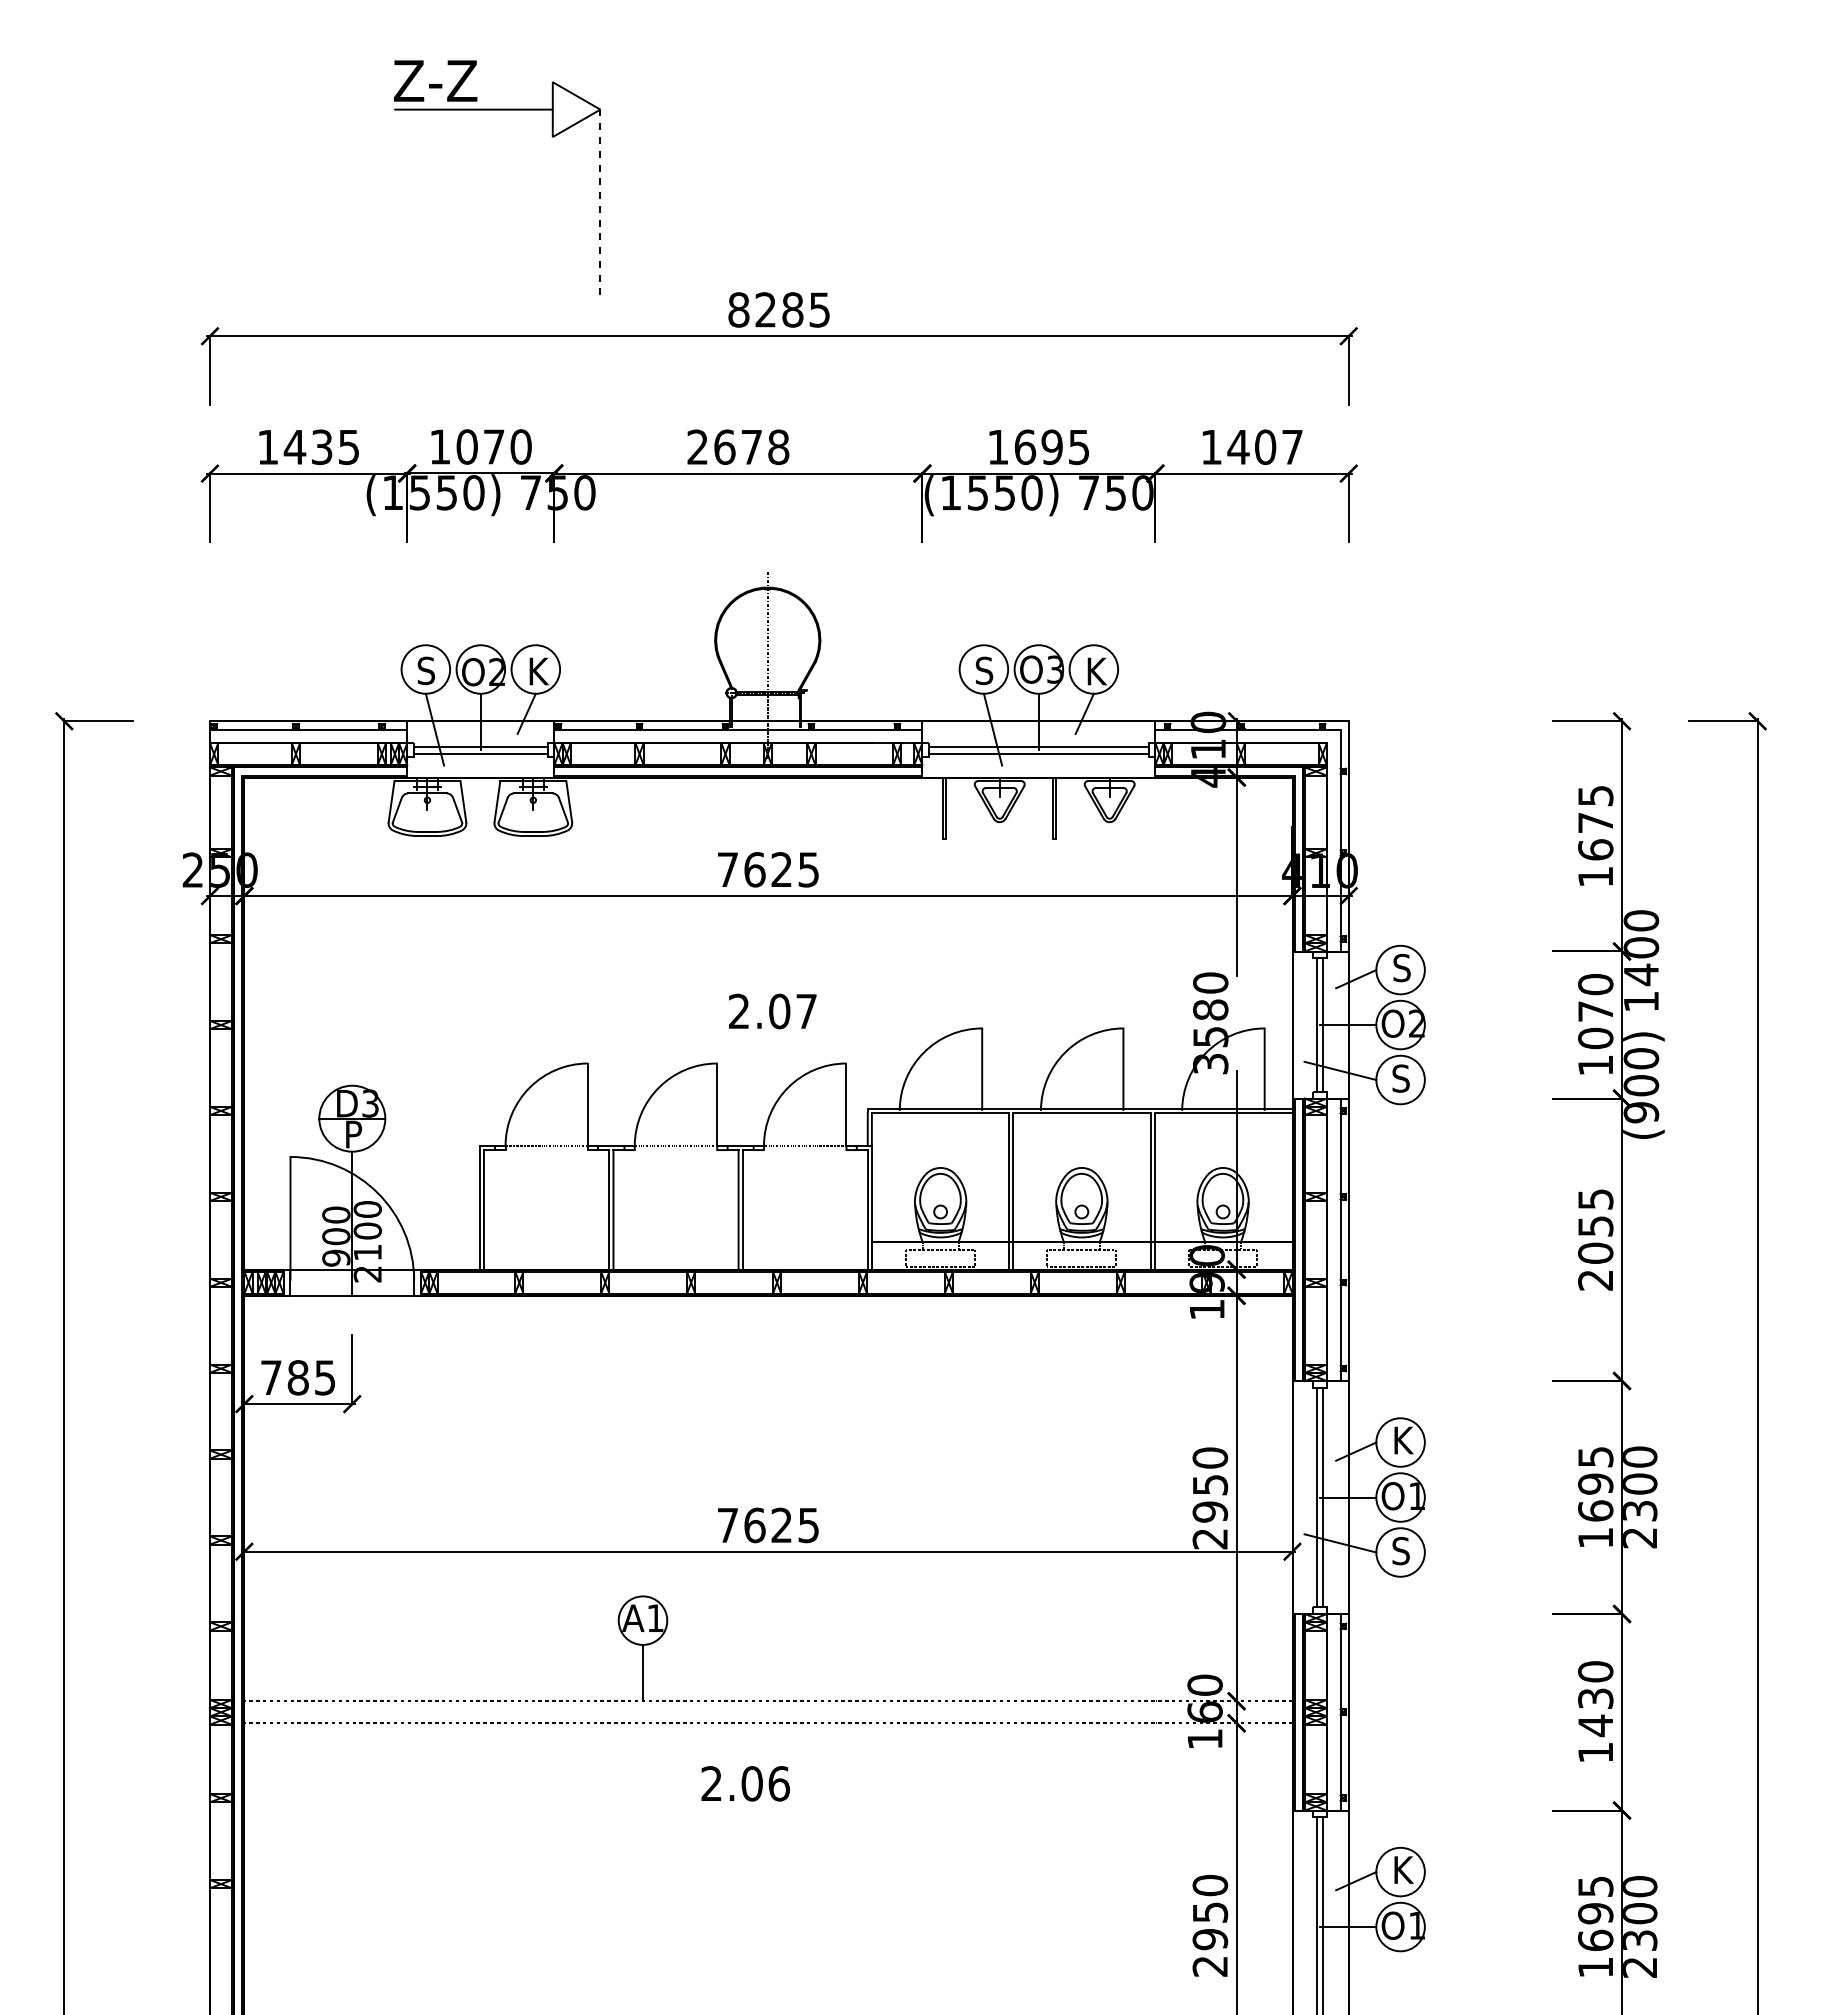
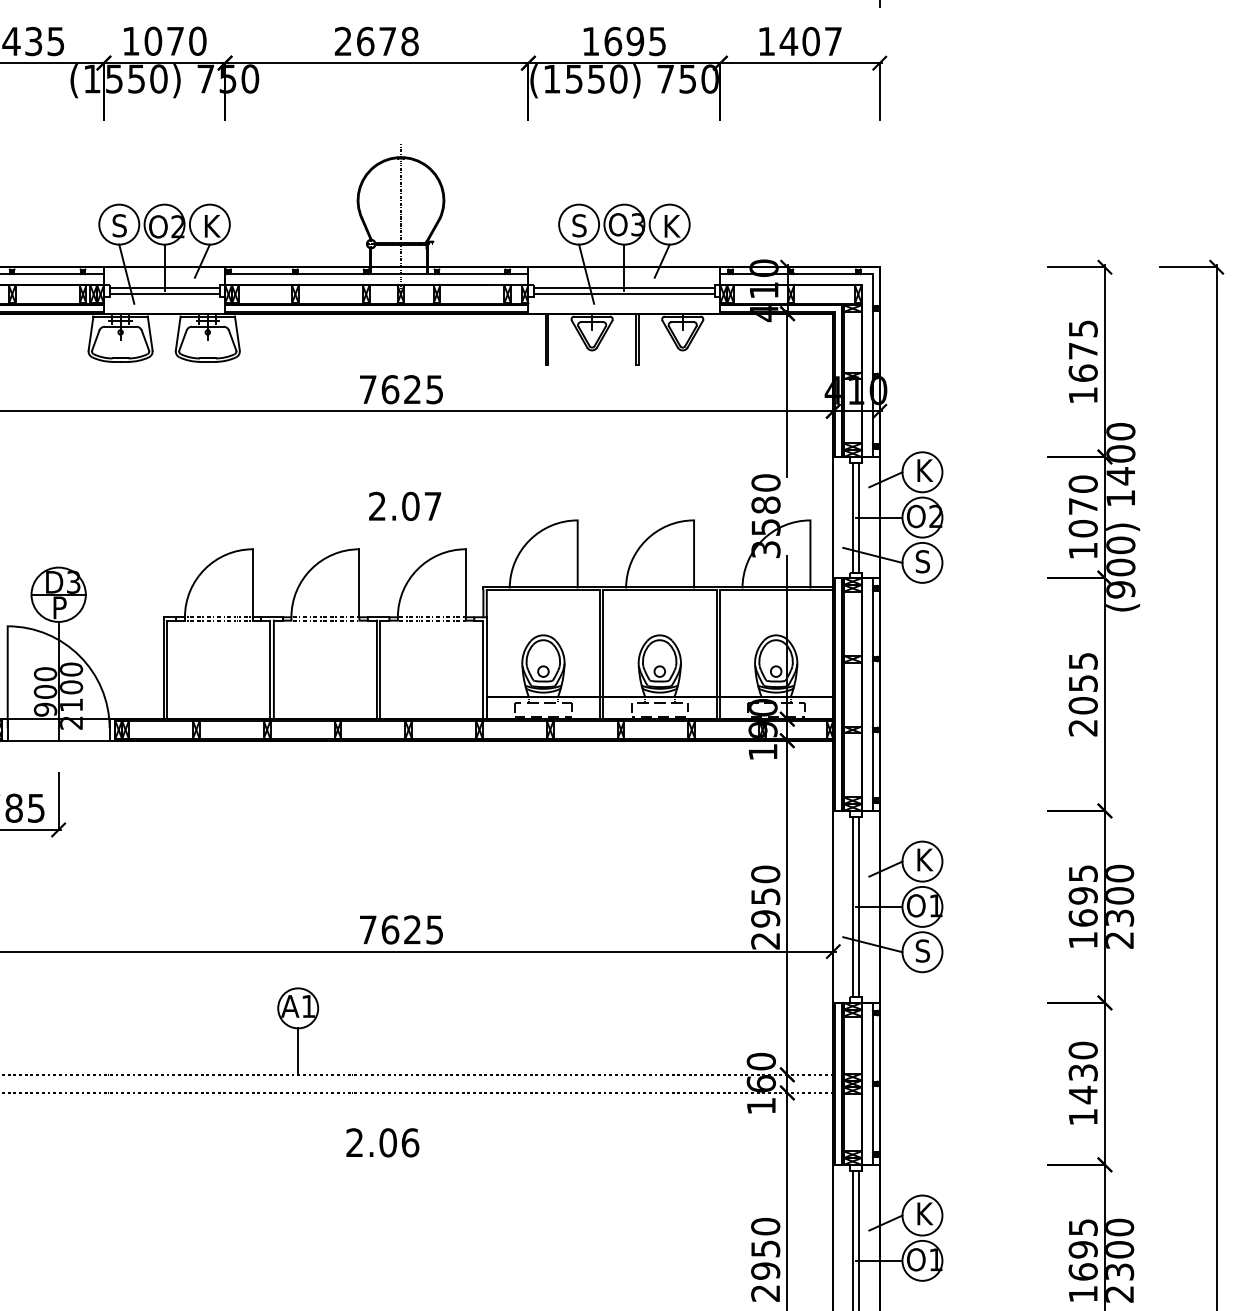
text: (1403, 967) -> (924, 470), S -> K
line: (546, 1150) -> (218, 620), added
line: (675, 1150) -> (324, 620), added
line: (804, 1150) -> (431, 620), added

